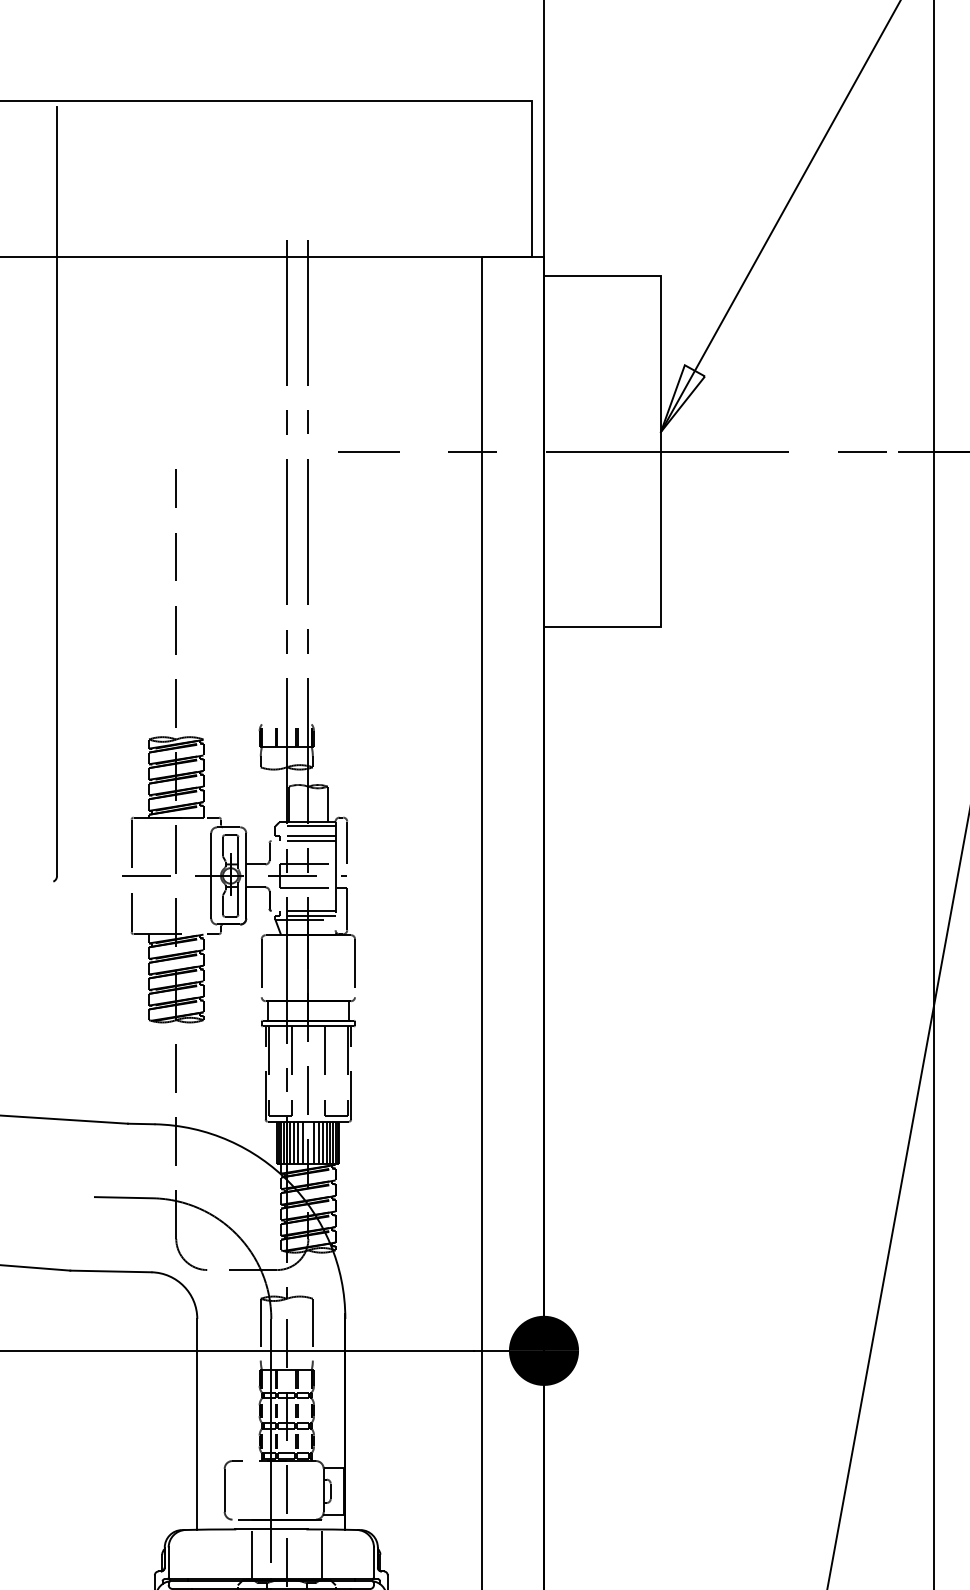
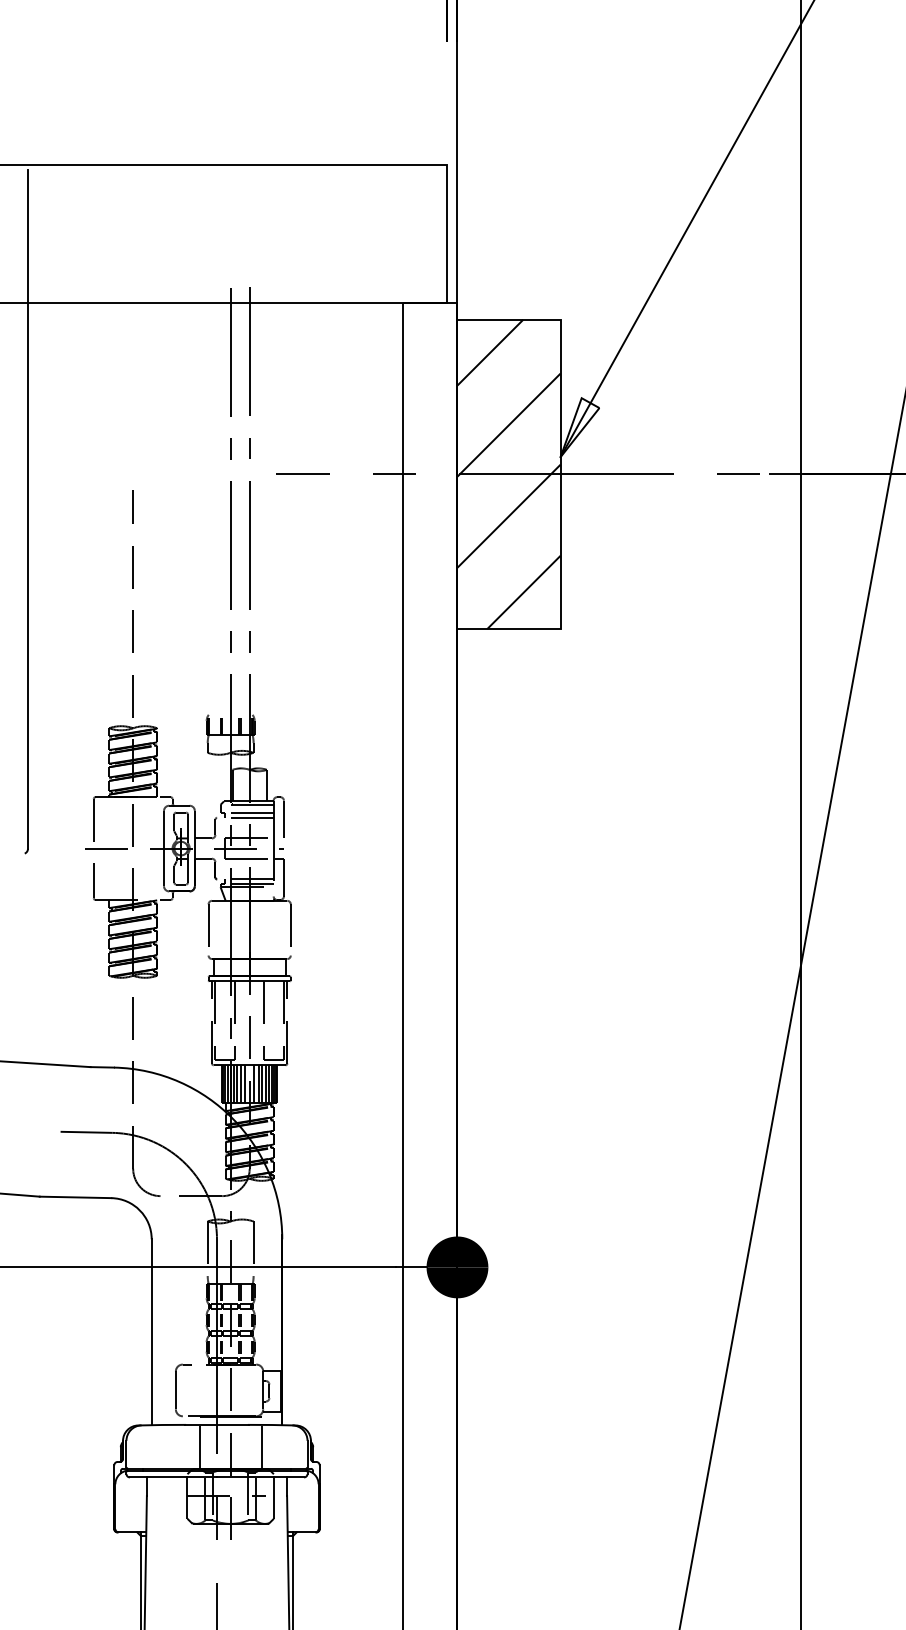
hatch: (601, 451) -> (508, 474), added

